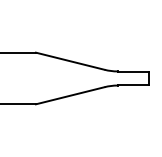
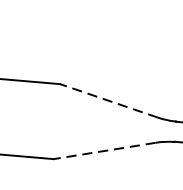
line: (69, 61) -> (107, 101), solid -> dashed
line: (69, 95) -> (103, 150), solid -> dashed

